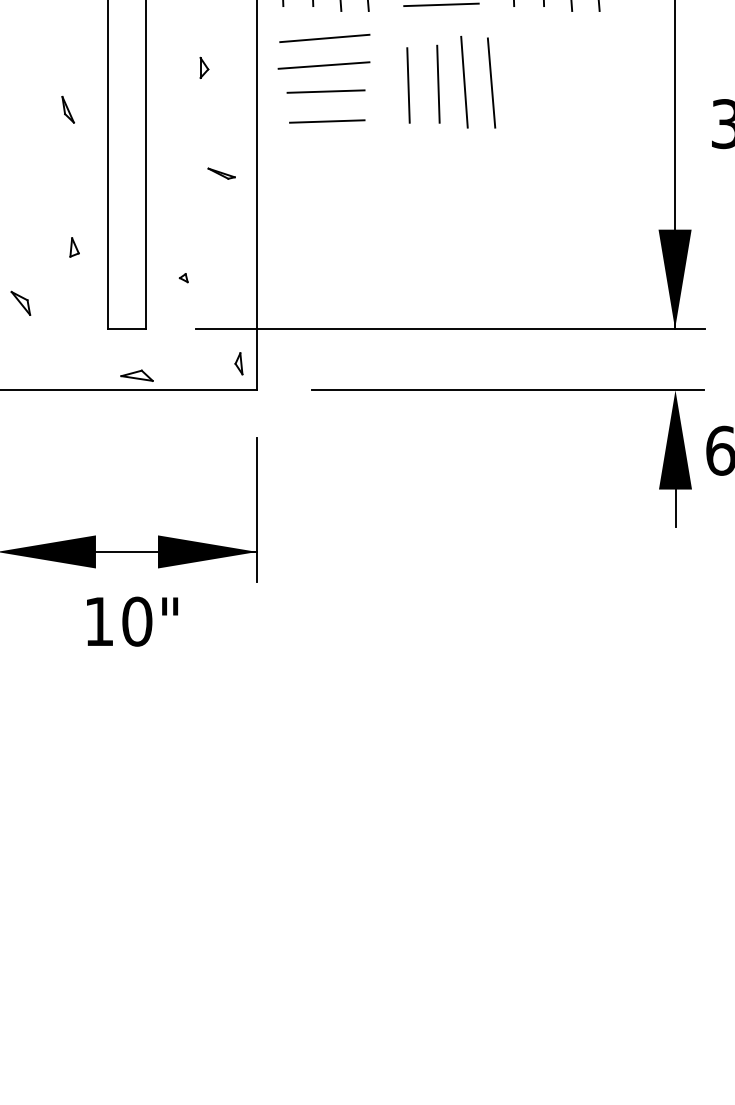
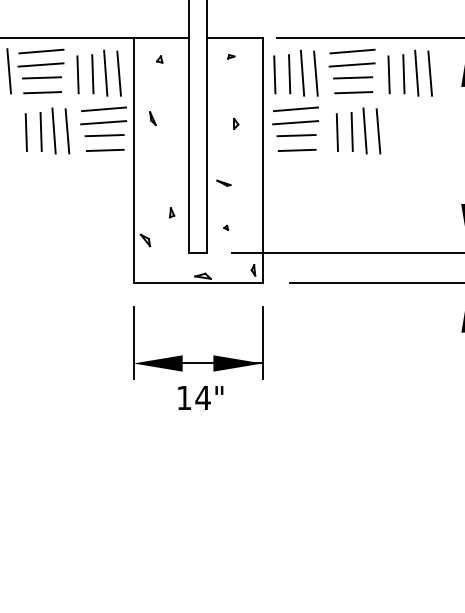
part: (67, 109) -> (152, 118), moved
part: (220, 172) -> (223, 182), moved
text: (135, 620) -> (202, 397), 10" -> 14"

